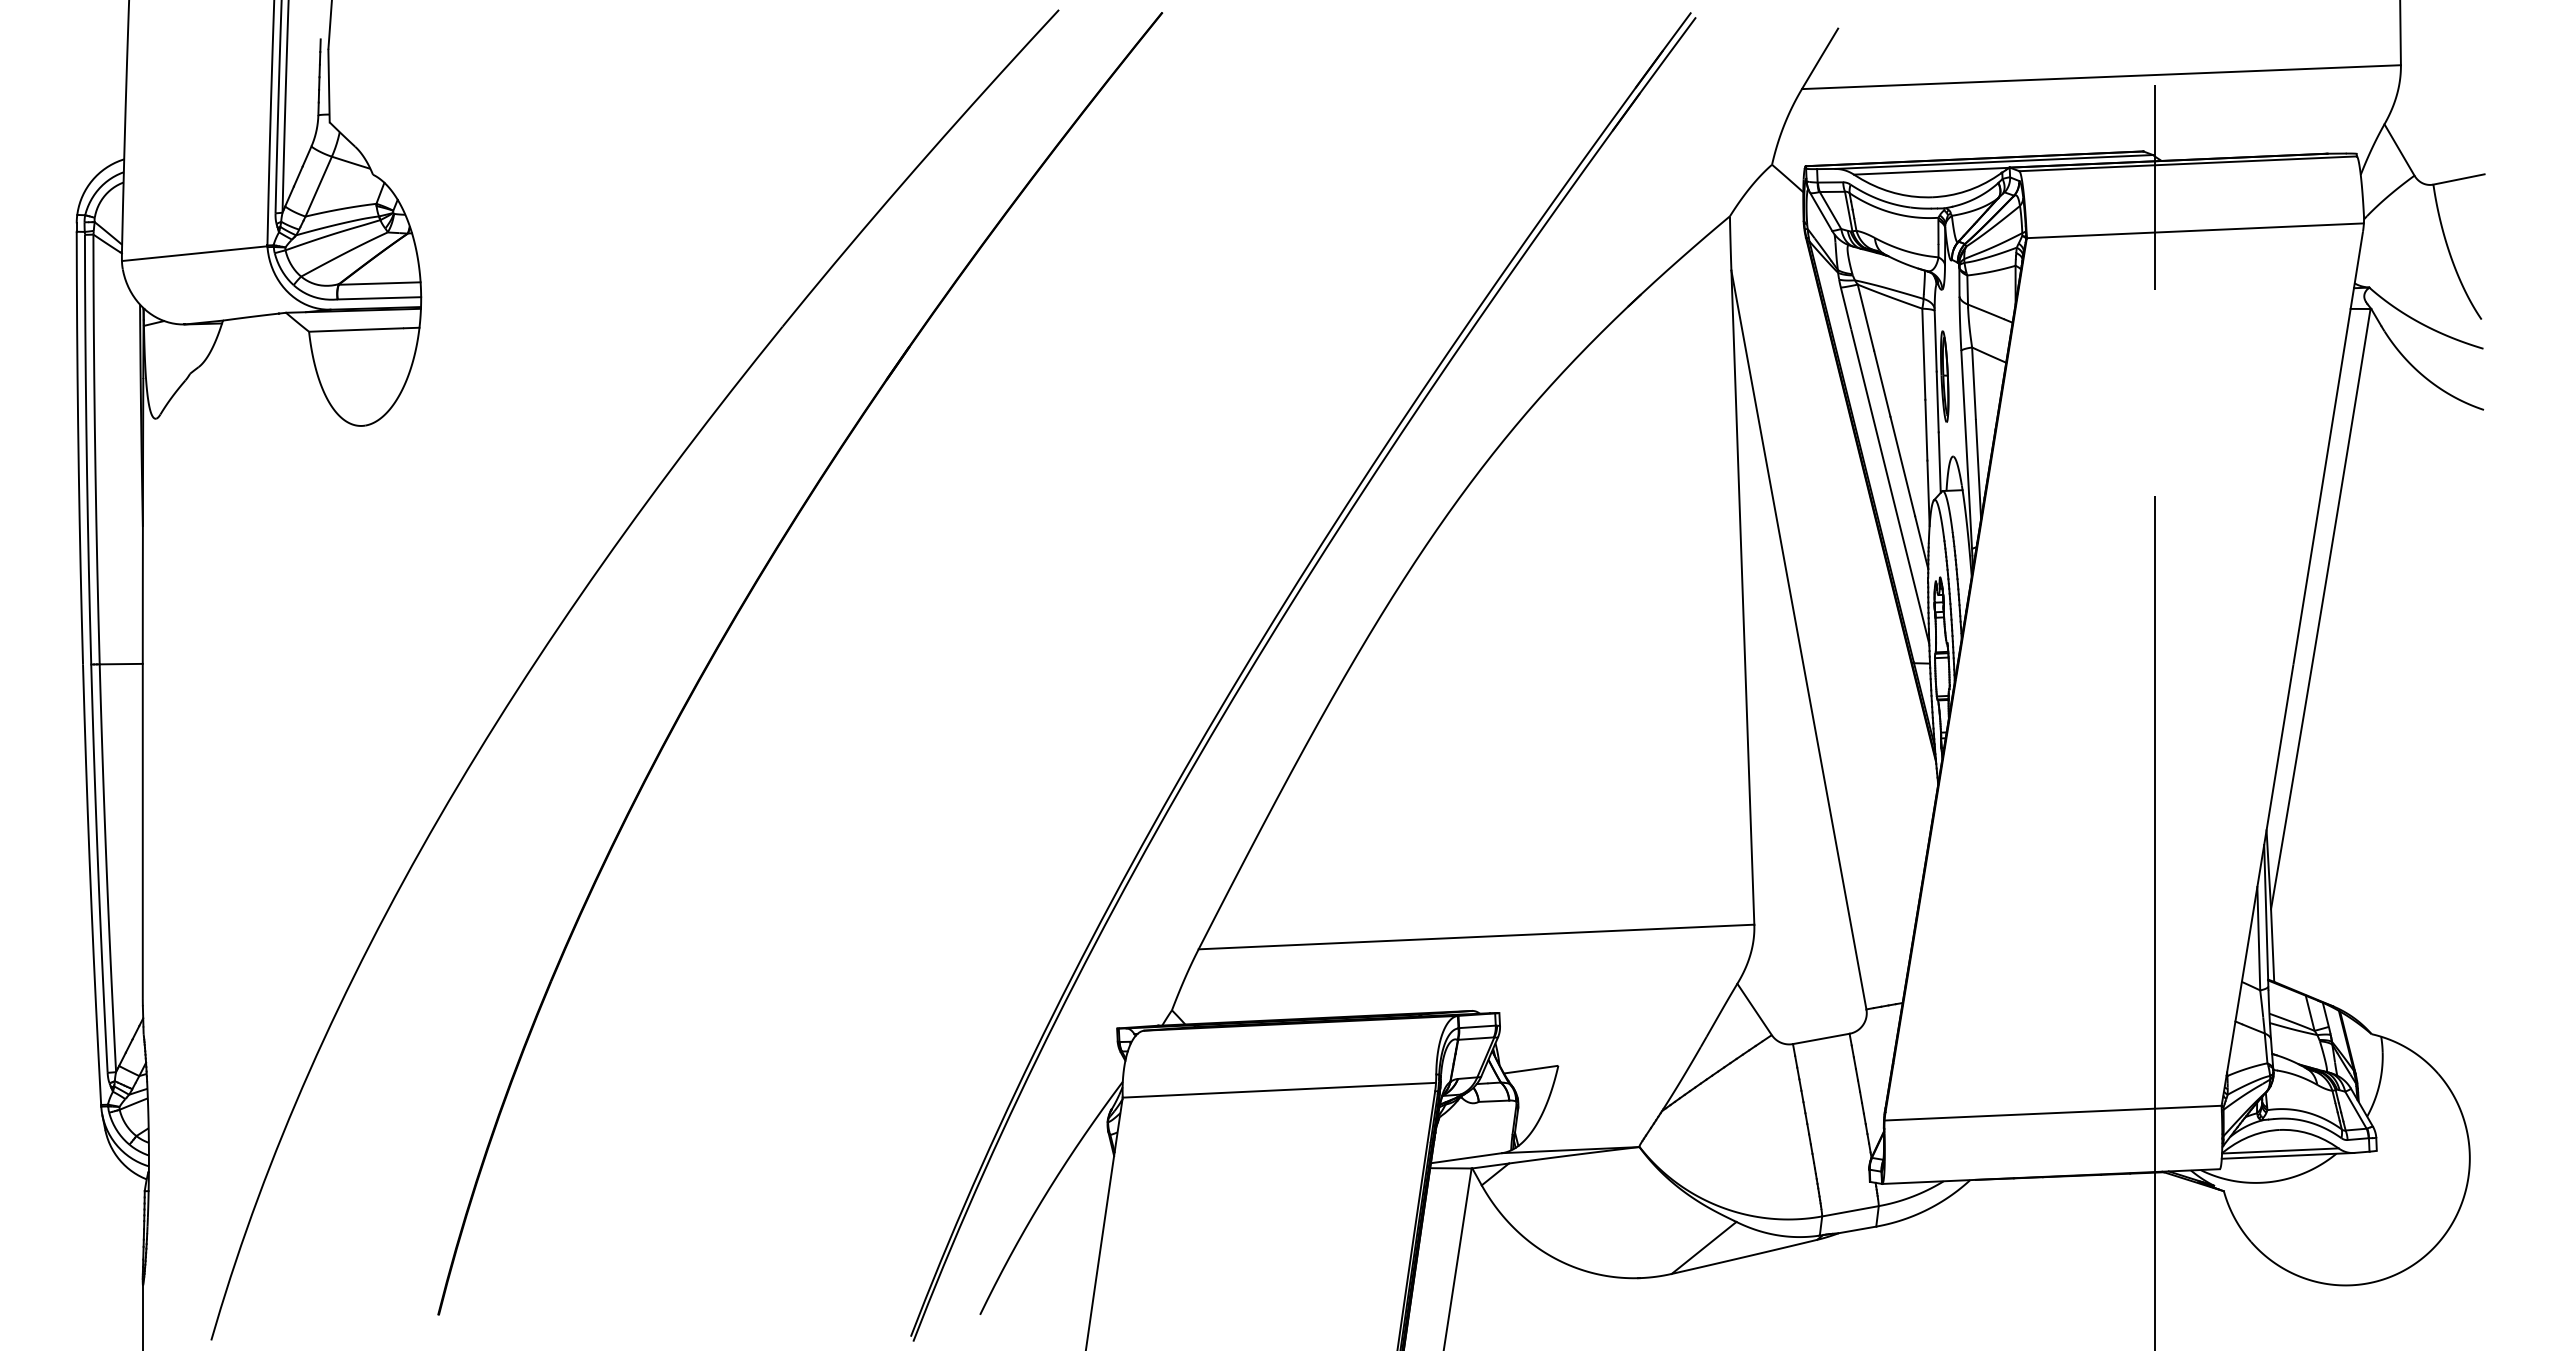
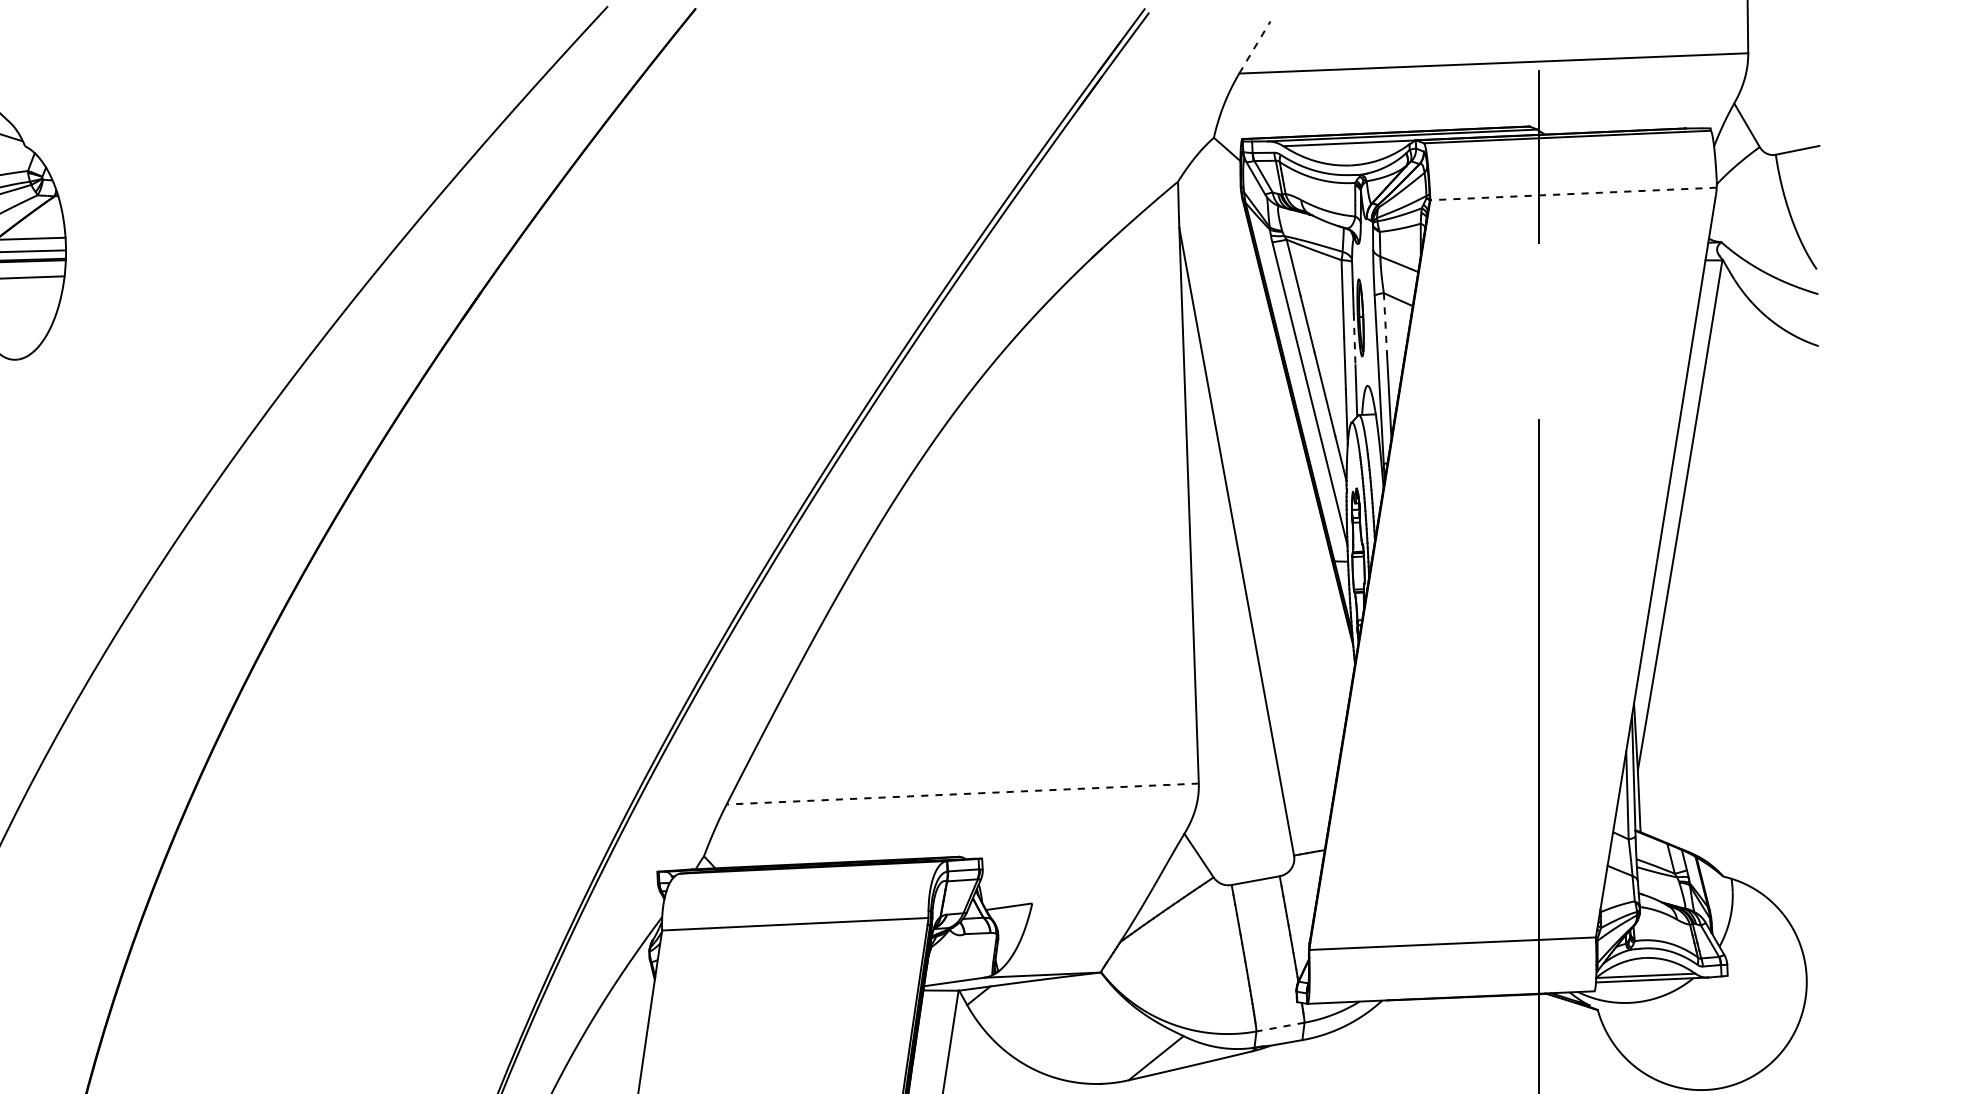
line: (1820, 57) -> (1255, 46), solid -> dashed
line: (2195, 230) -> (1573, 193), solid -> dashed
line: (1973, 382) -> (1385, 322), solid -> dashed
line: (1937, 402) -> (1354, 339), solid -> dashed
line: (1475, 937) -> (961, 794), solid -> dashed
line: (1850, 1211) -> (1280, 1027), solid -> dashed

